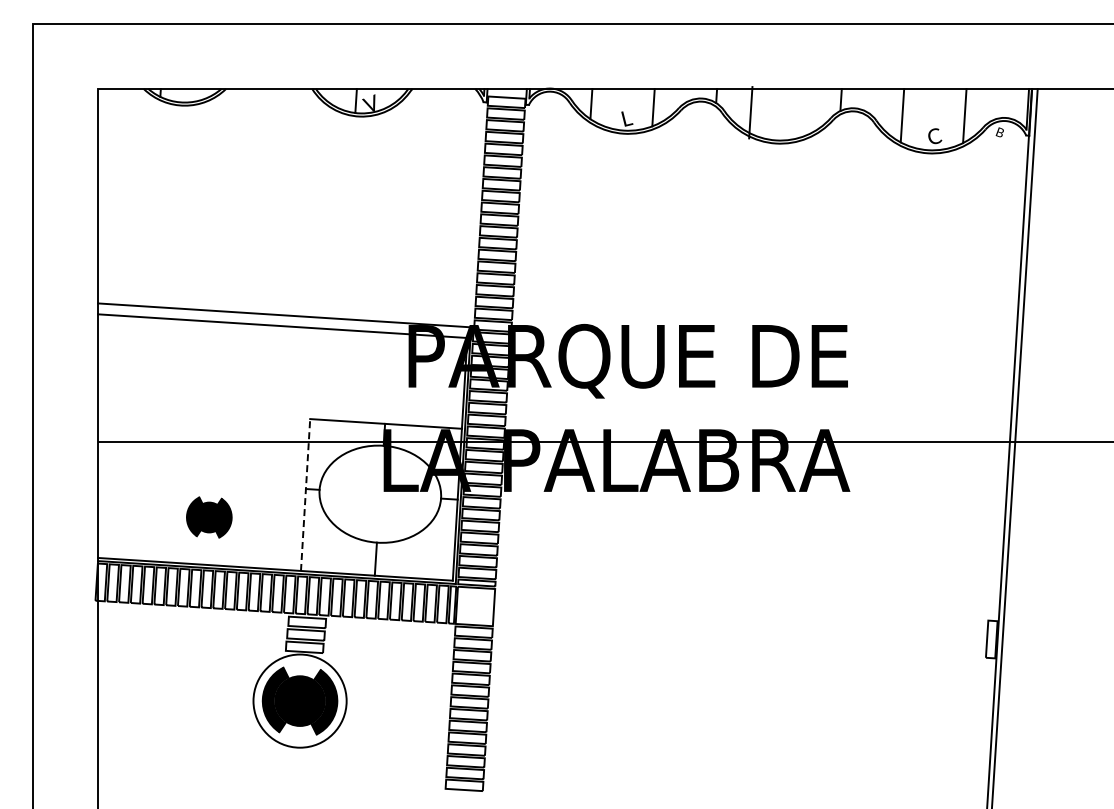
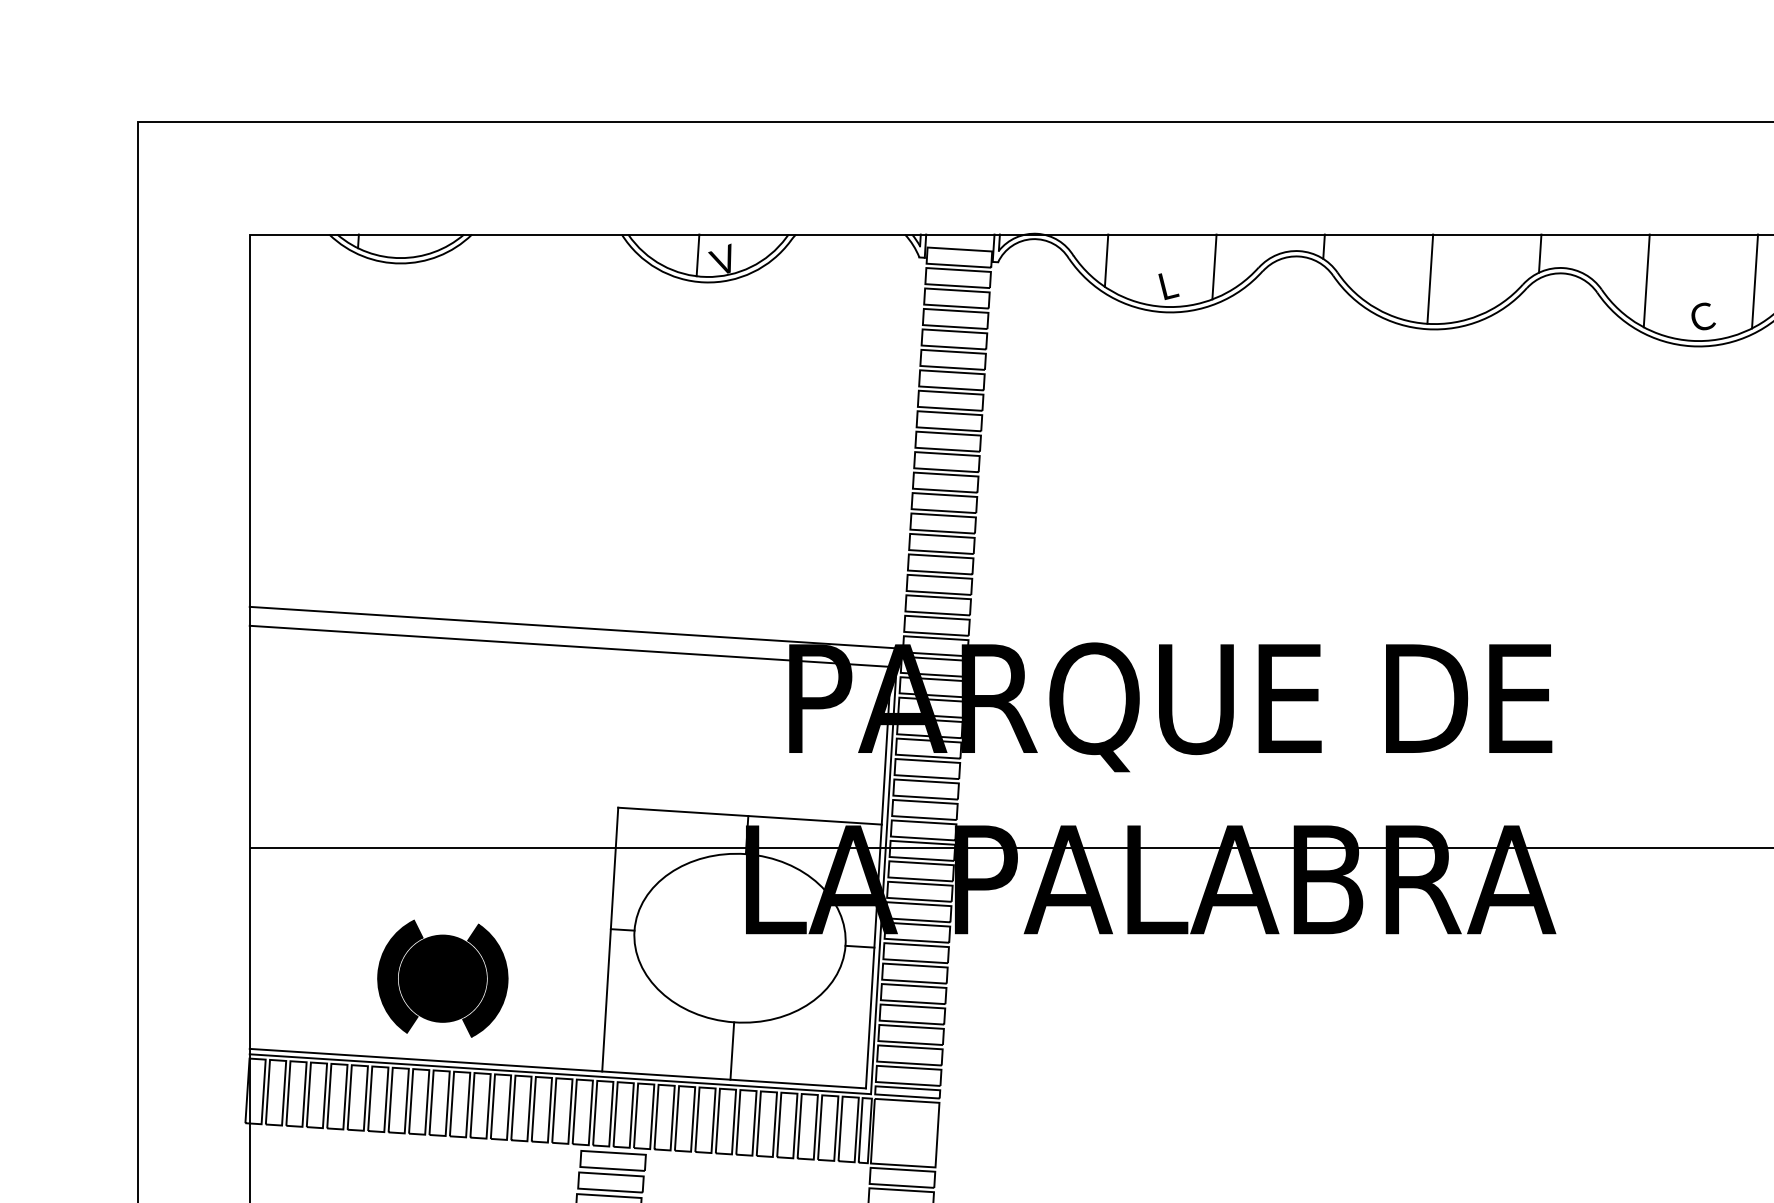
line: (750, 112) -> (1429, 278), moved
line: (305, 494) -> (610, 938), dashed -> solid
part: (209, 517) -> (443, 978), size x1.67

